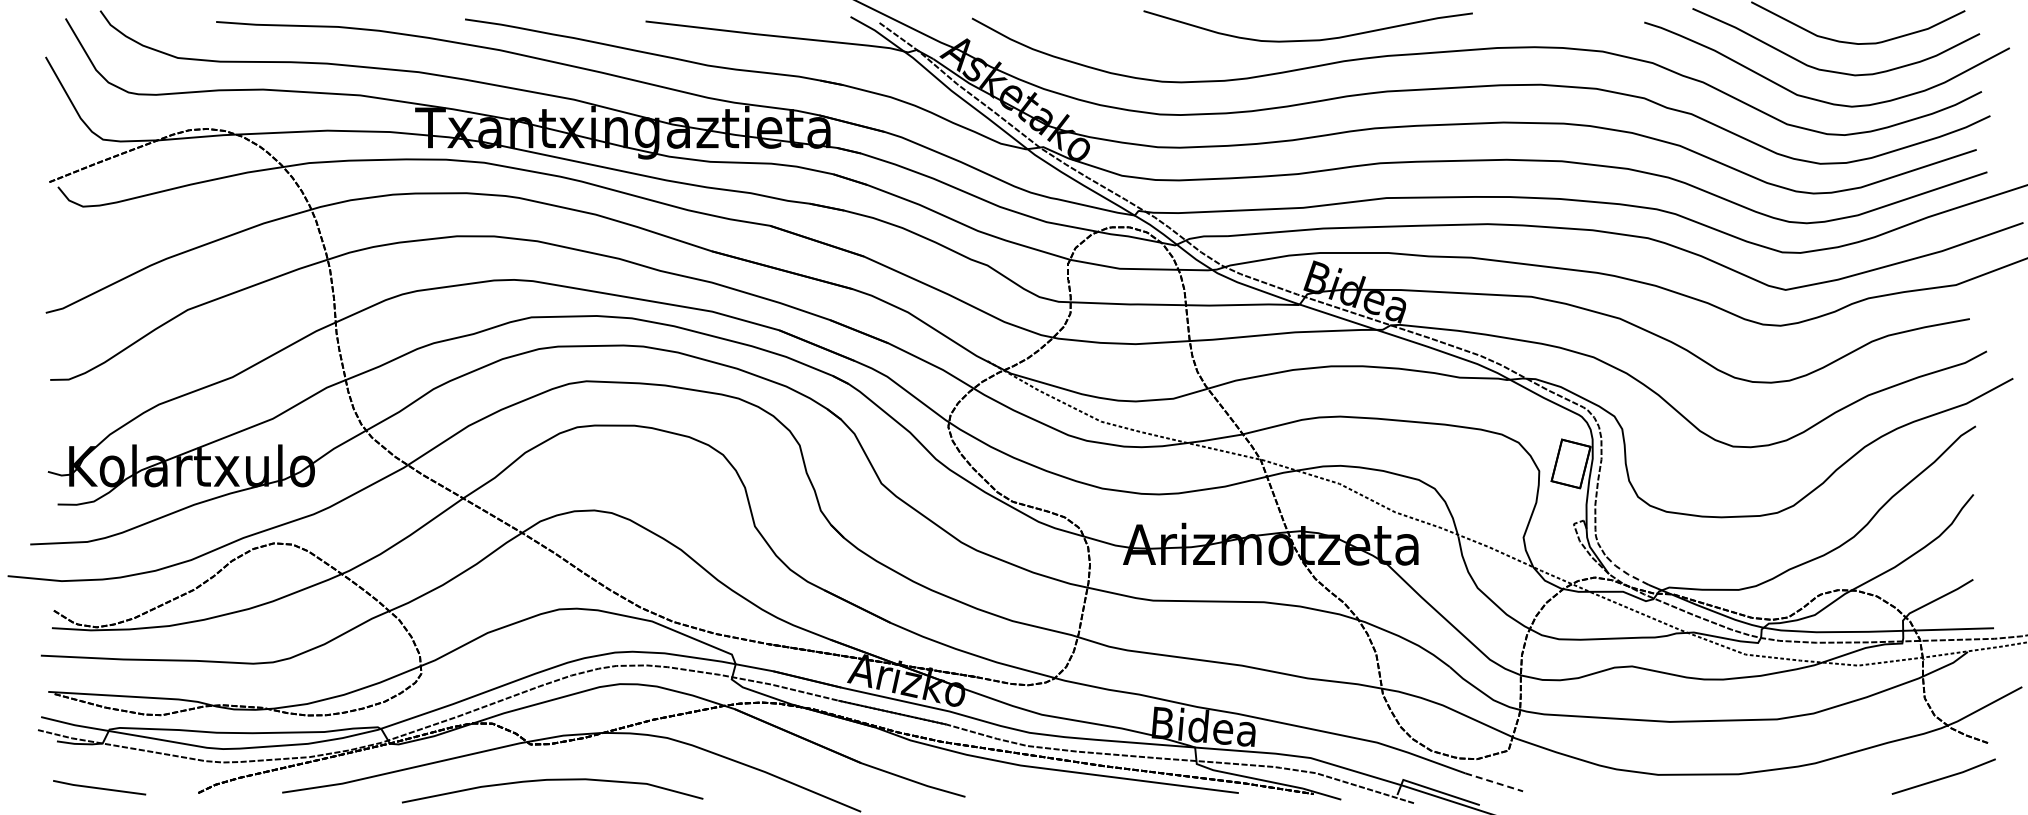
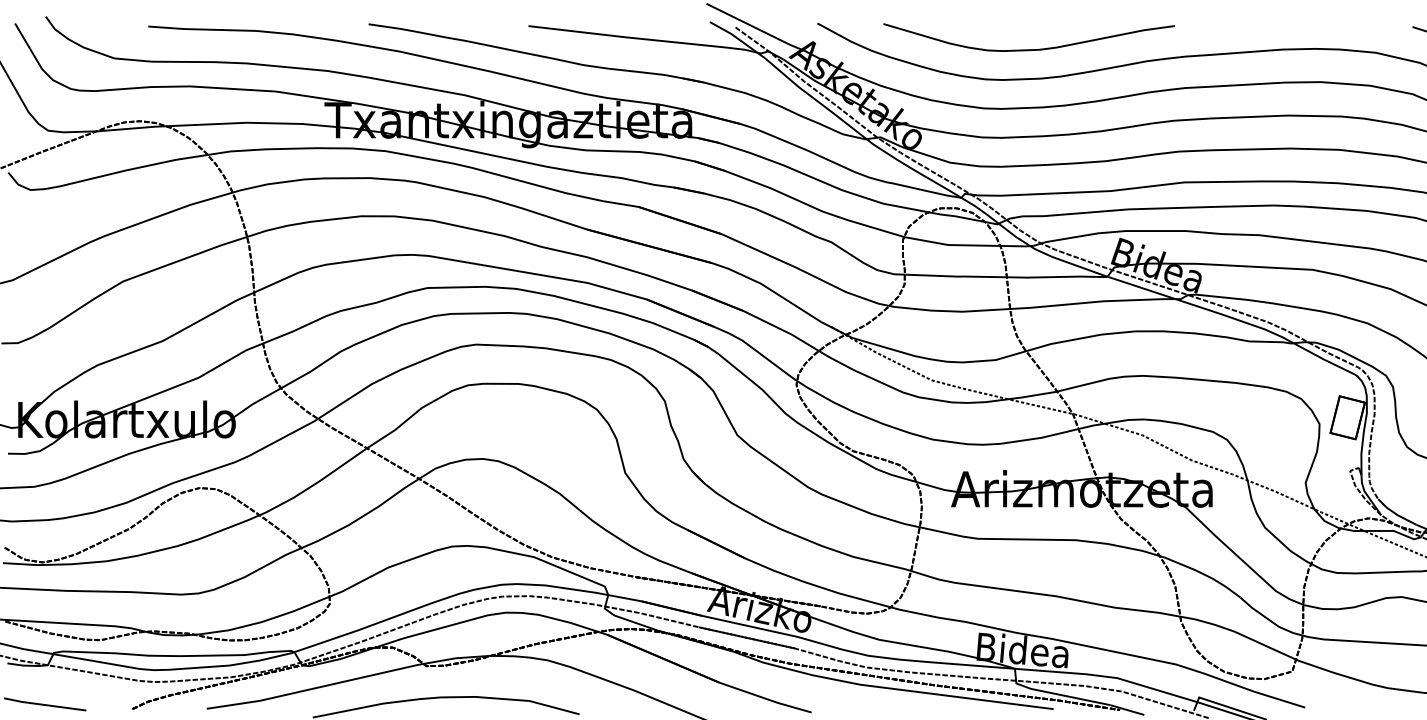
curve: (1307, 39) -> (1028, 49), moved
line: (1624, 572) -> (1395, 513), dashed -> solid
line: (1494, 782) -> (1279, 699), dashed -> solid

